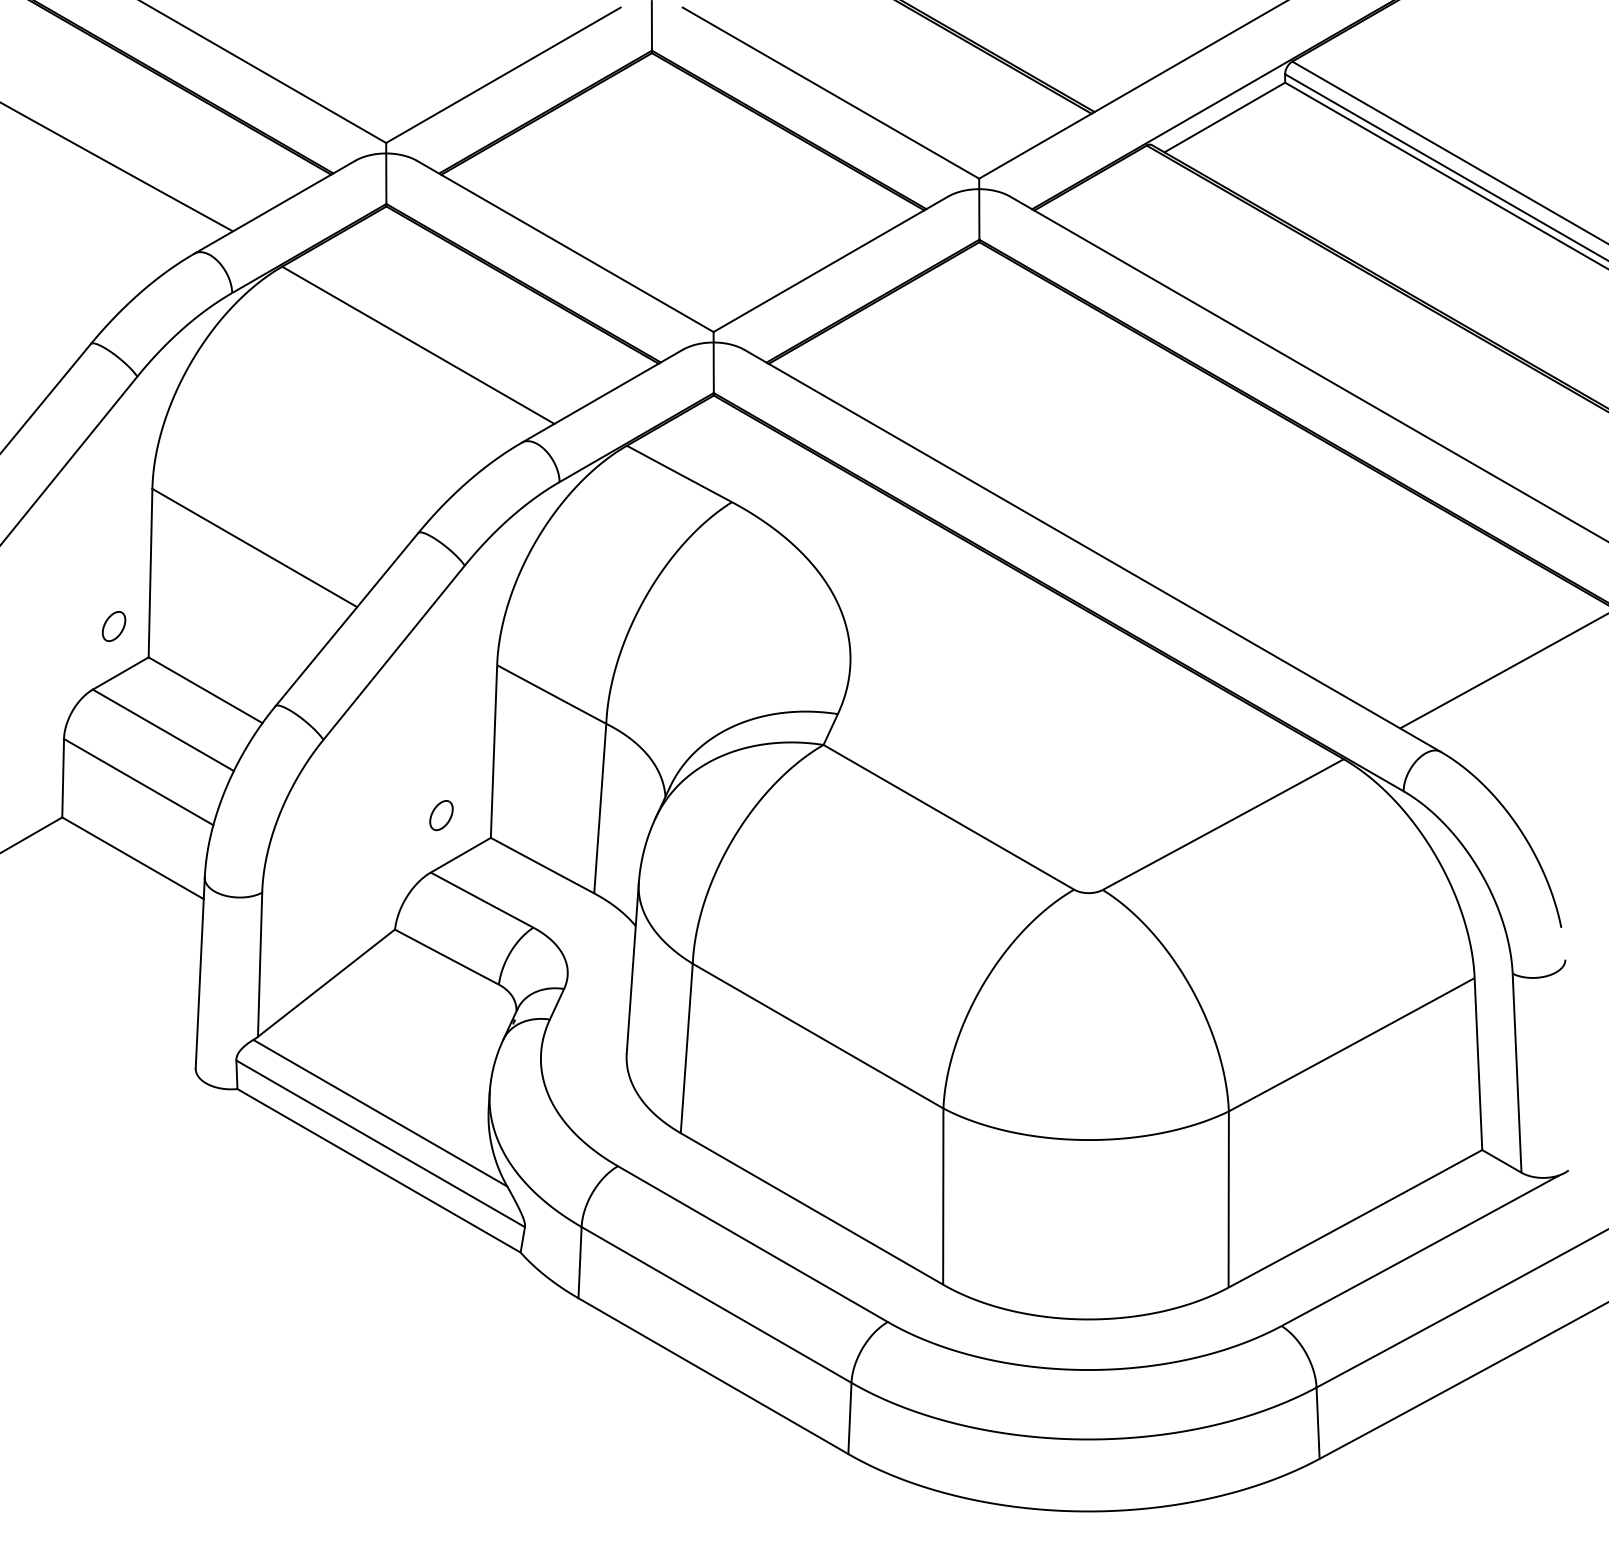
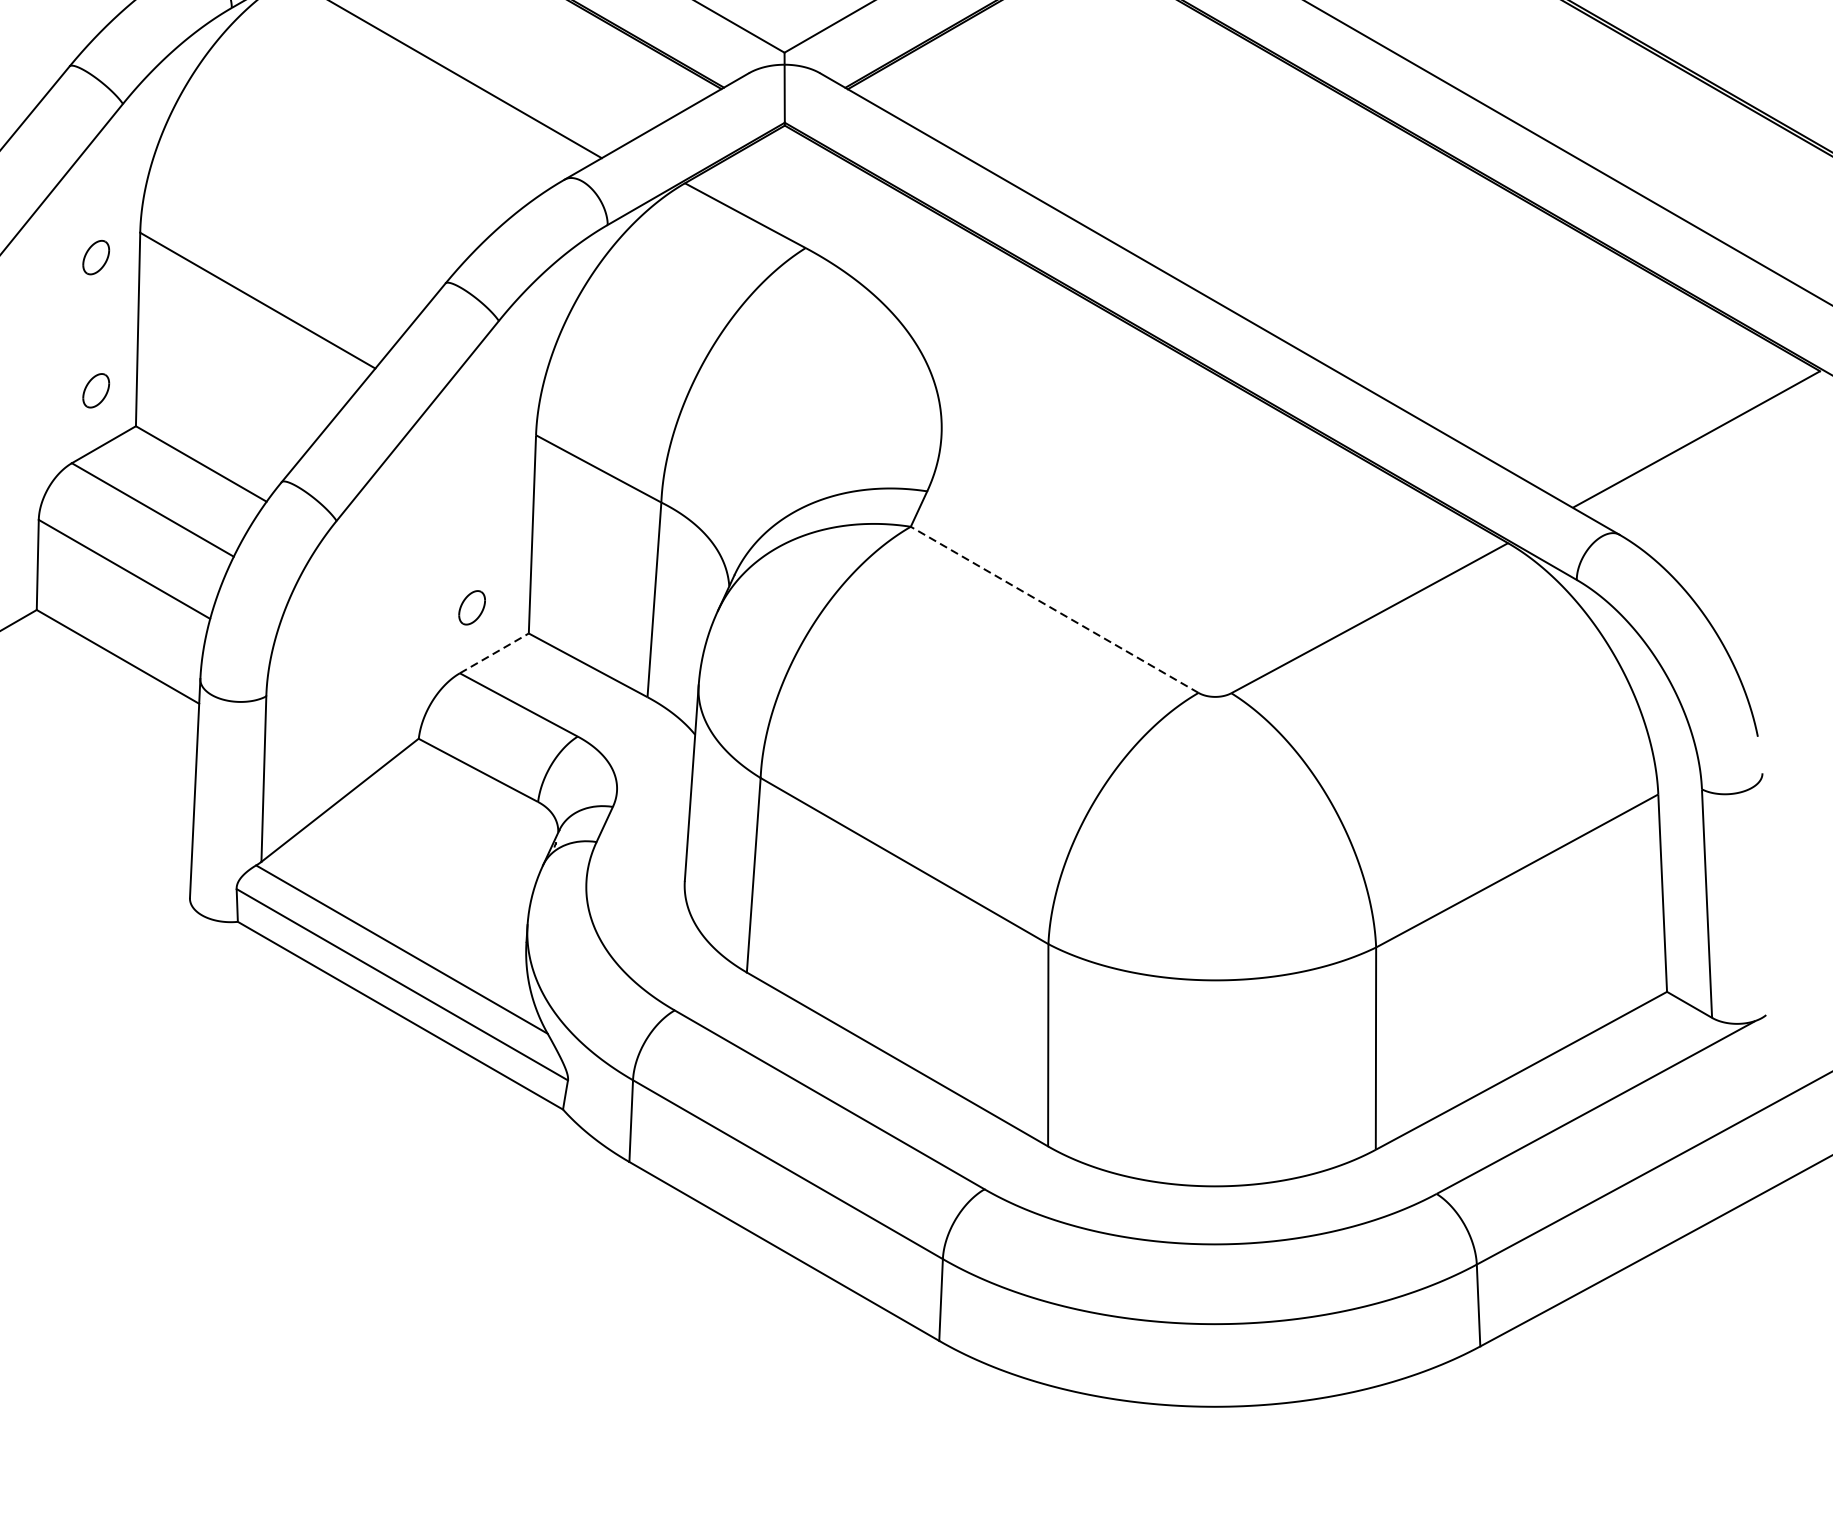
part: (113, 510) -> (95, 257), added
line: (948, 817) -> (1054, 610), solid -> dashed
line: (460, 855) -> (493, 653), solid -> dashed

